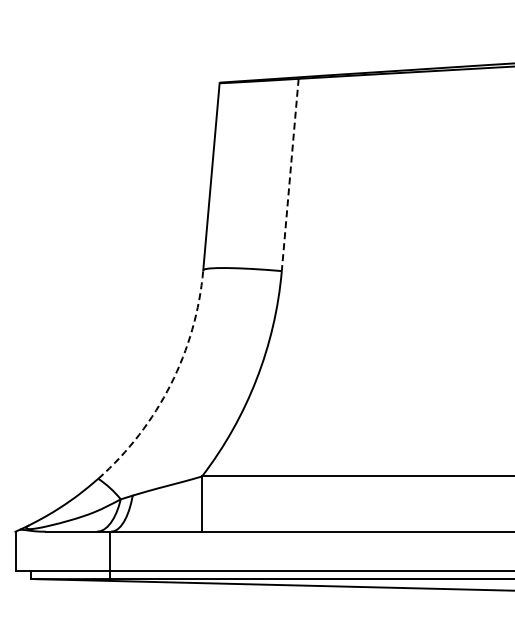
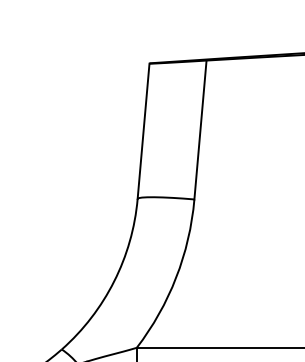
line: (290, 175) -> (200, 130), dashed -> solid
arc: (170, 384) -> (113, 281), dashed -> solid

